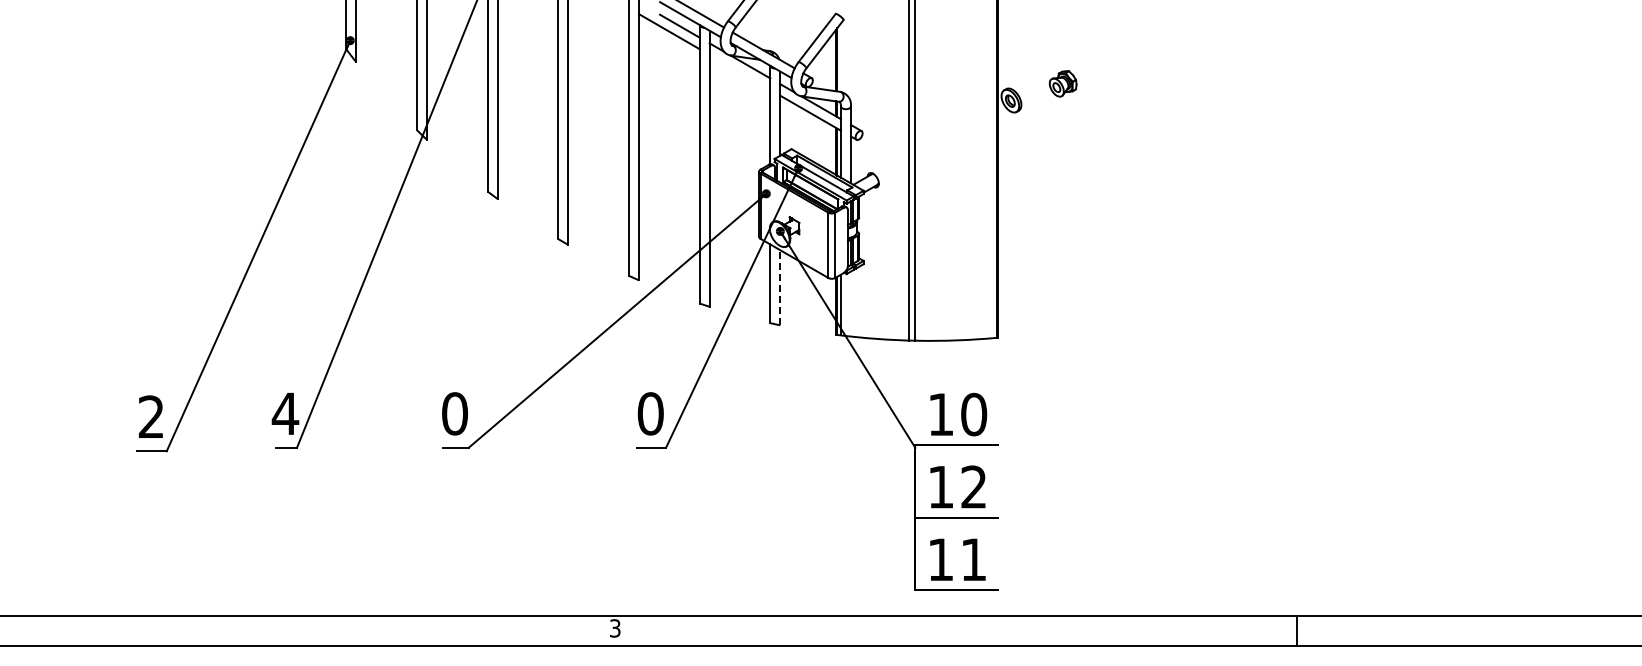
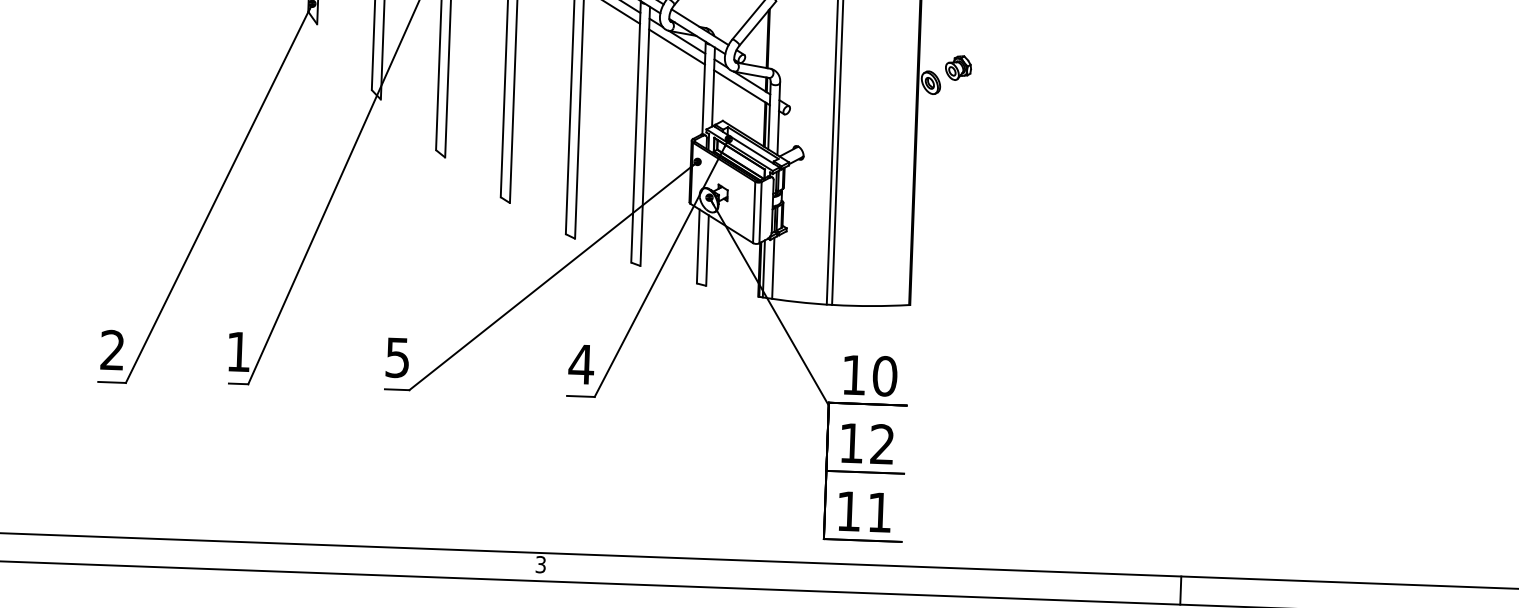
line: (739, 71) -> (676, 46), added
part: (1062, 83) -> (957, 67), moved
line: (780, 287) -> (707, 250), dashed -> solid
line: (850, 303) -> (772, 267), added
text: (285, 413) -> (238, 351), 4 -> 1
text: (455, 413) -> (398, 357), 0 -> 5
text: (650, 413) -> (581, 364), 0 -> 4

